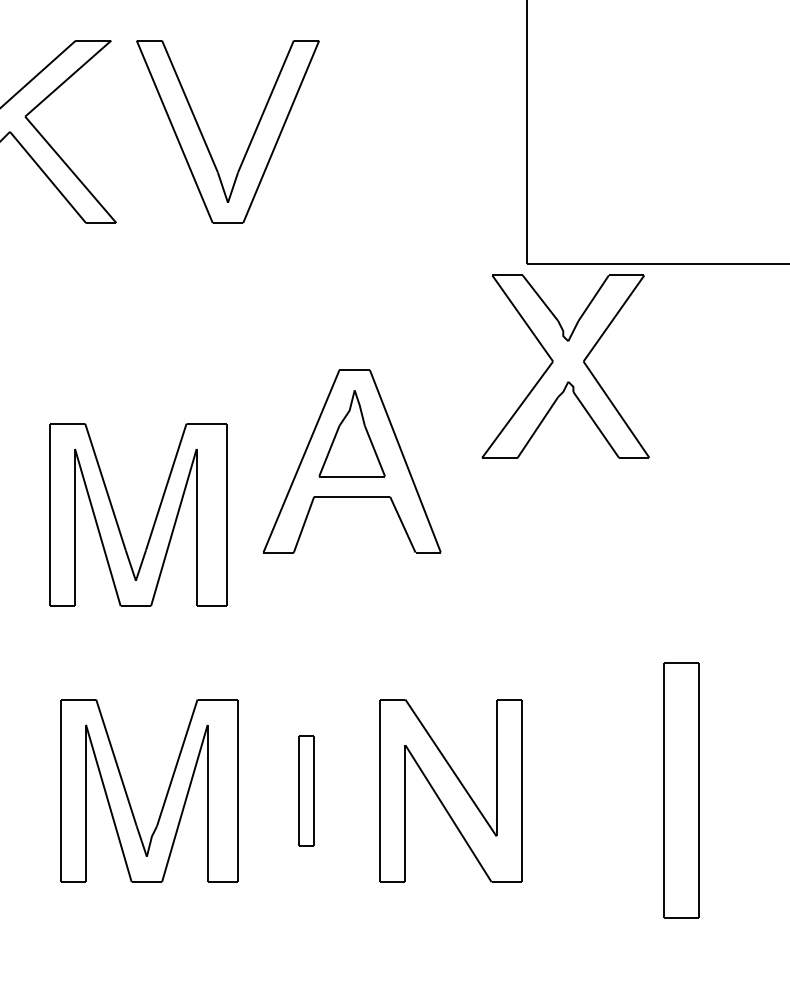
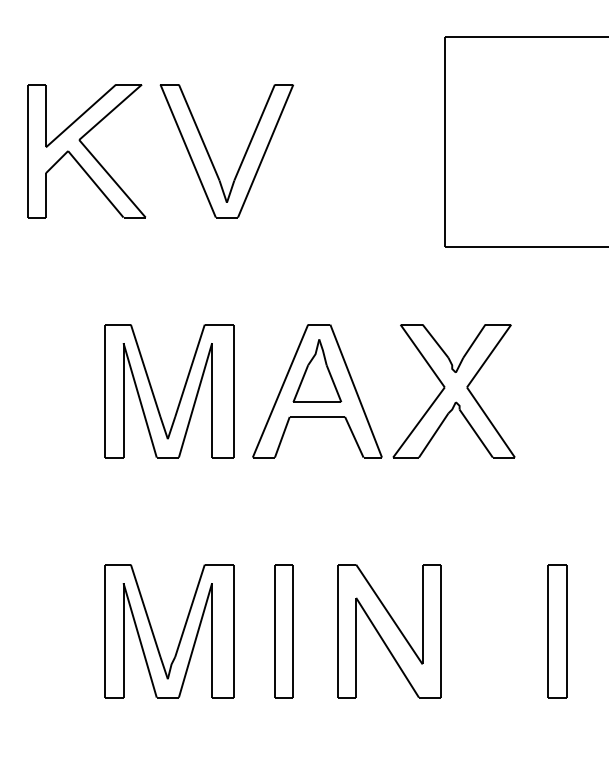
part: (565, 367) -> (453, 391), moved
part: (153, 522) -> (180, 396), moved
part: (305, 791) -> (283, 631), size x1.67
part: (681, 791) -> (557, 631), size x0.71

